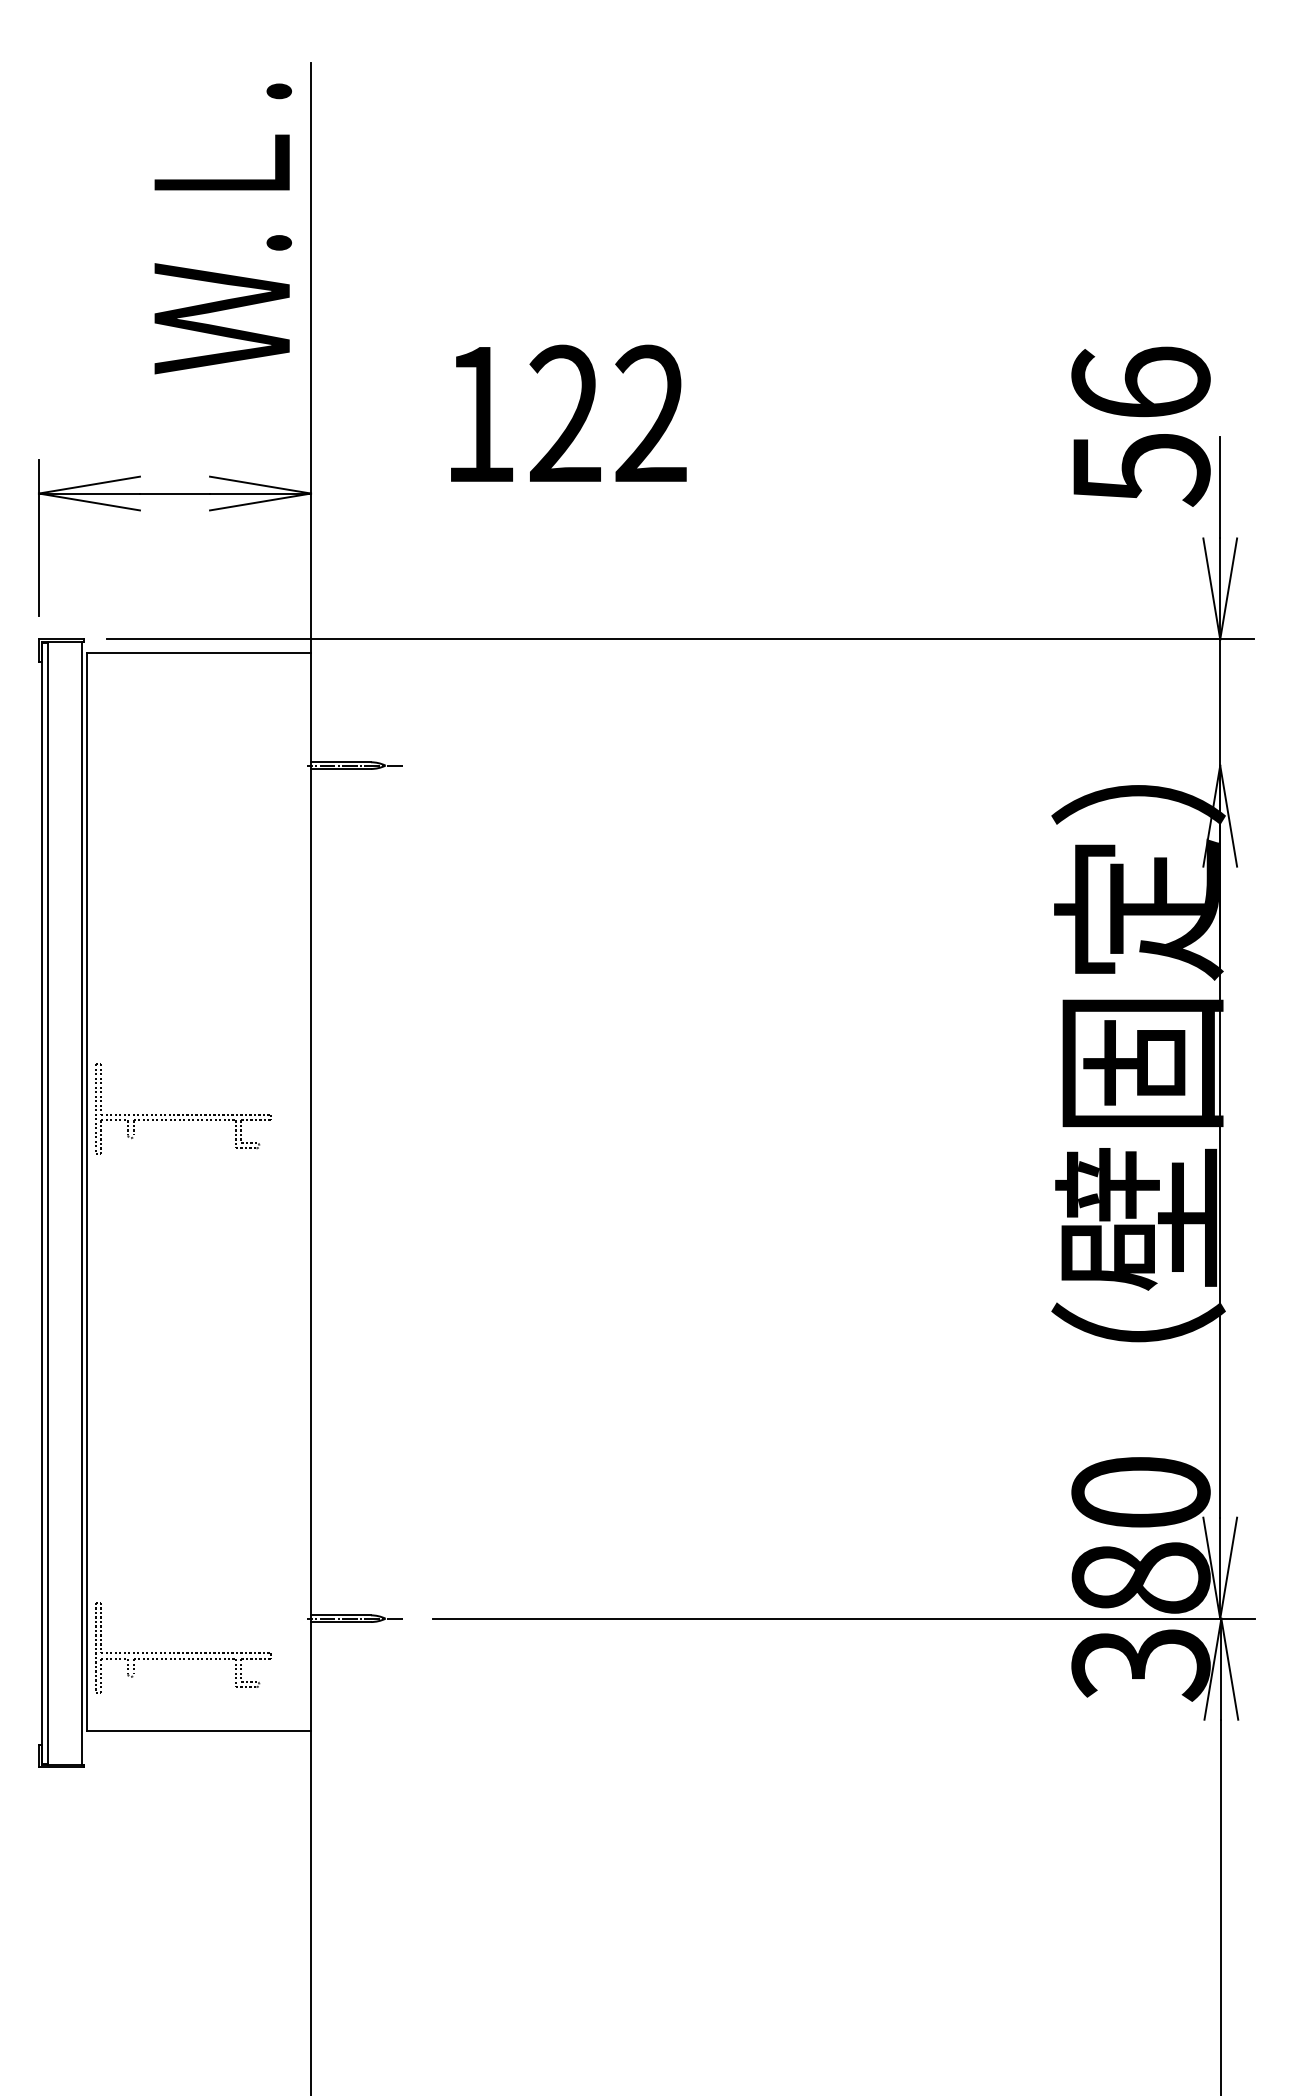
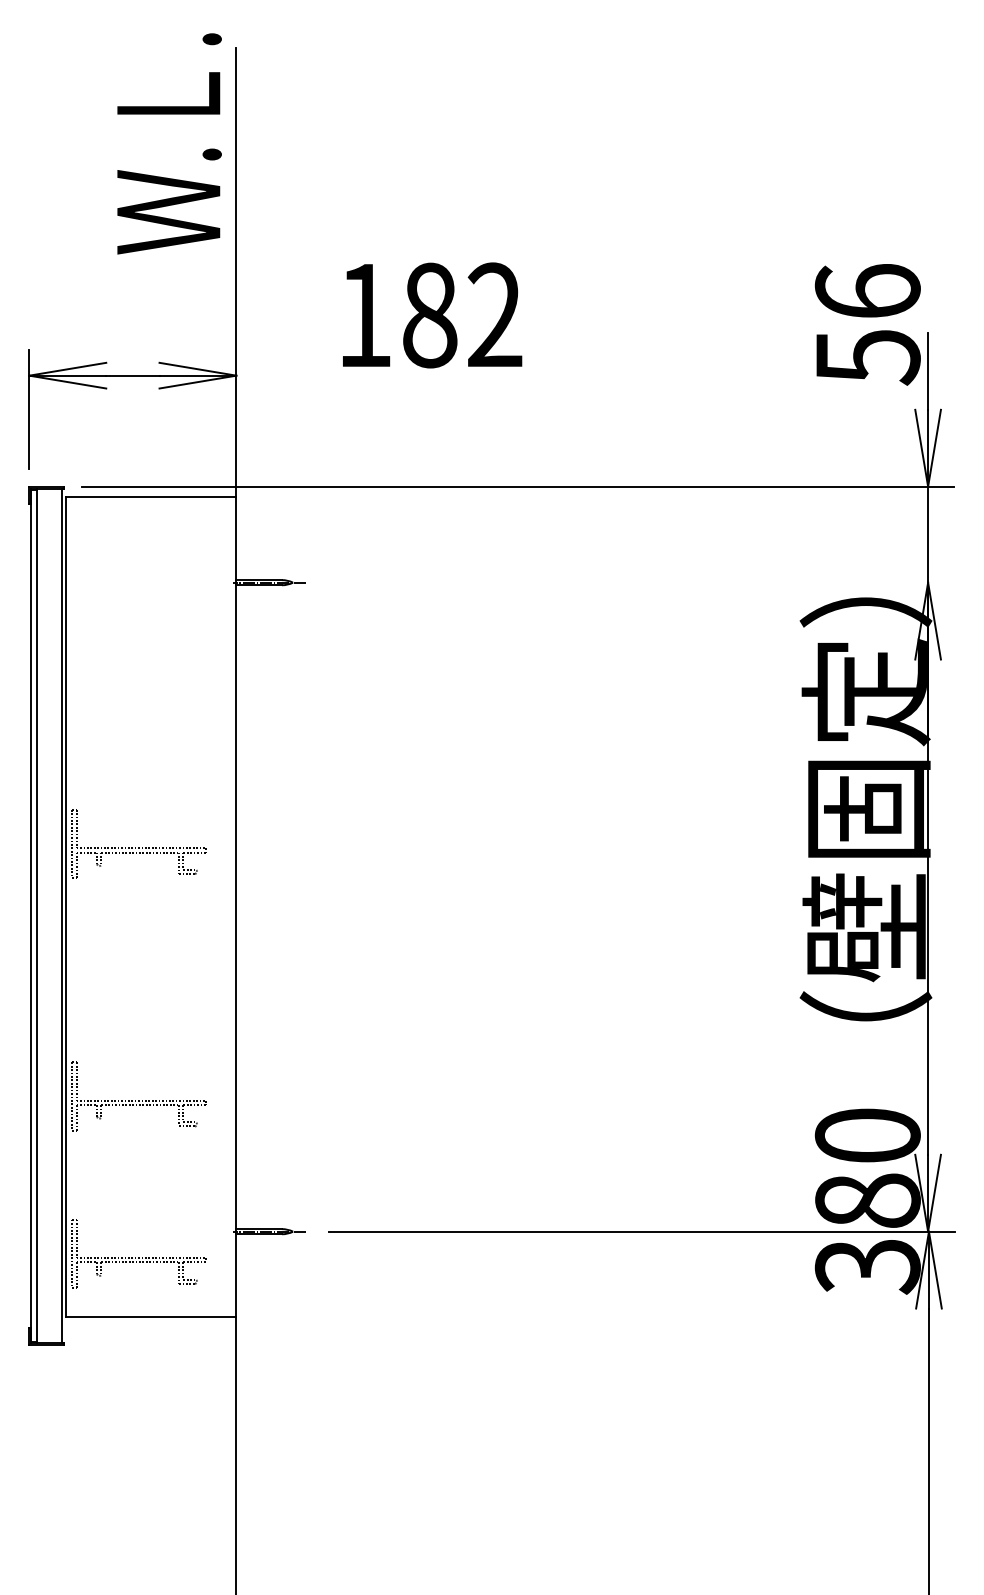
text: (222, 228) -> (169, 143), moved
text: (565, 414) -> (429, 315), 122 -> 182
part: (183, 1440) -> (139, 1096), added

